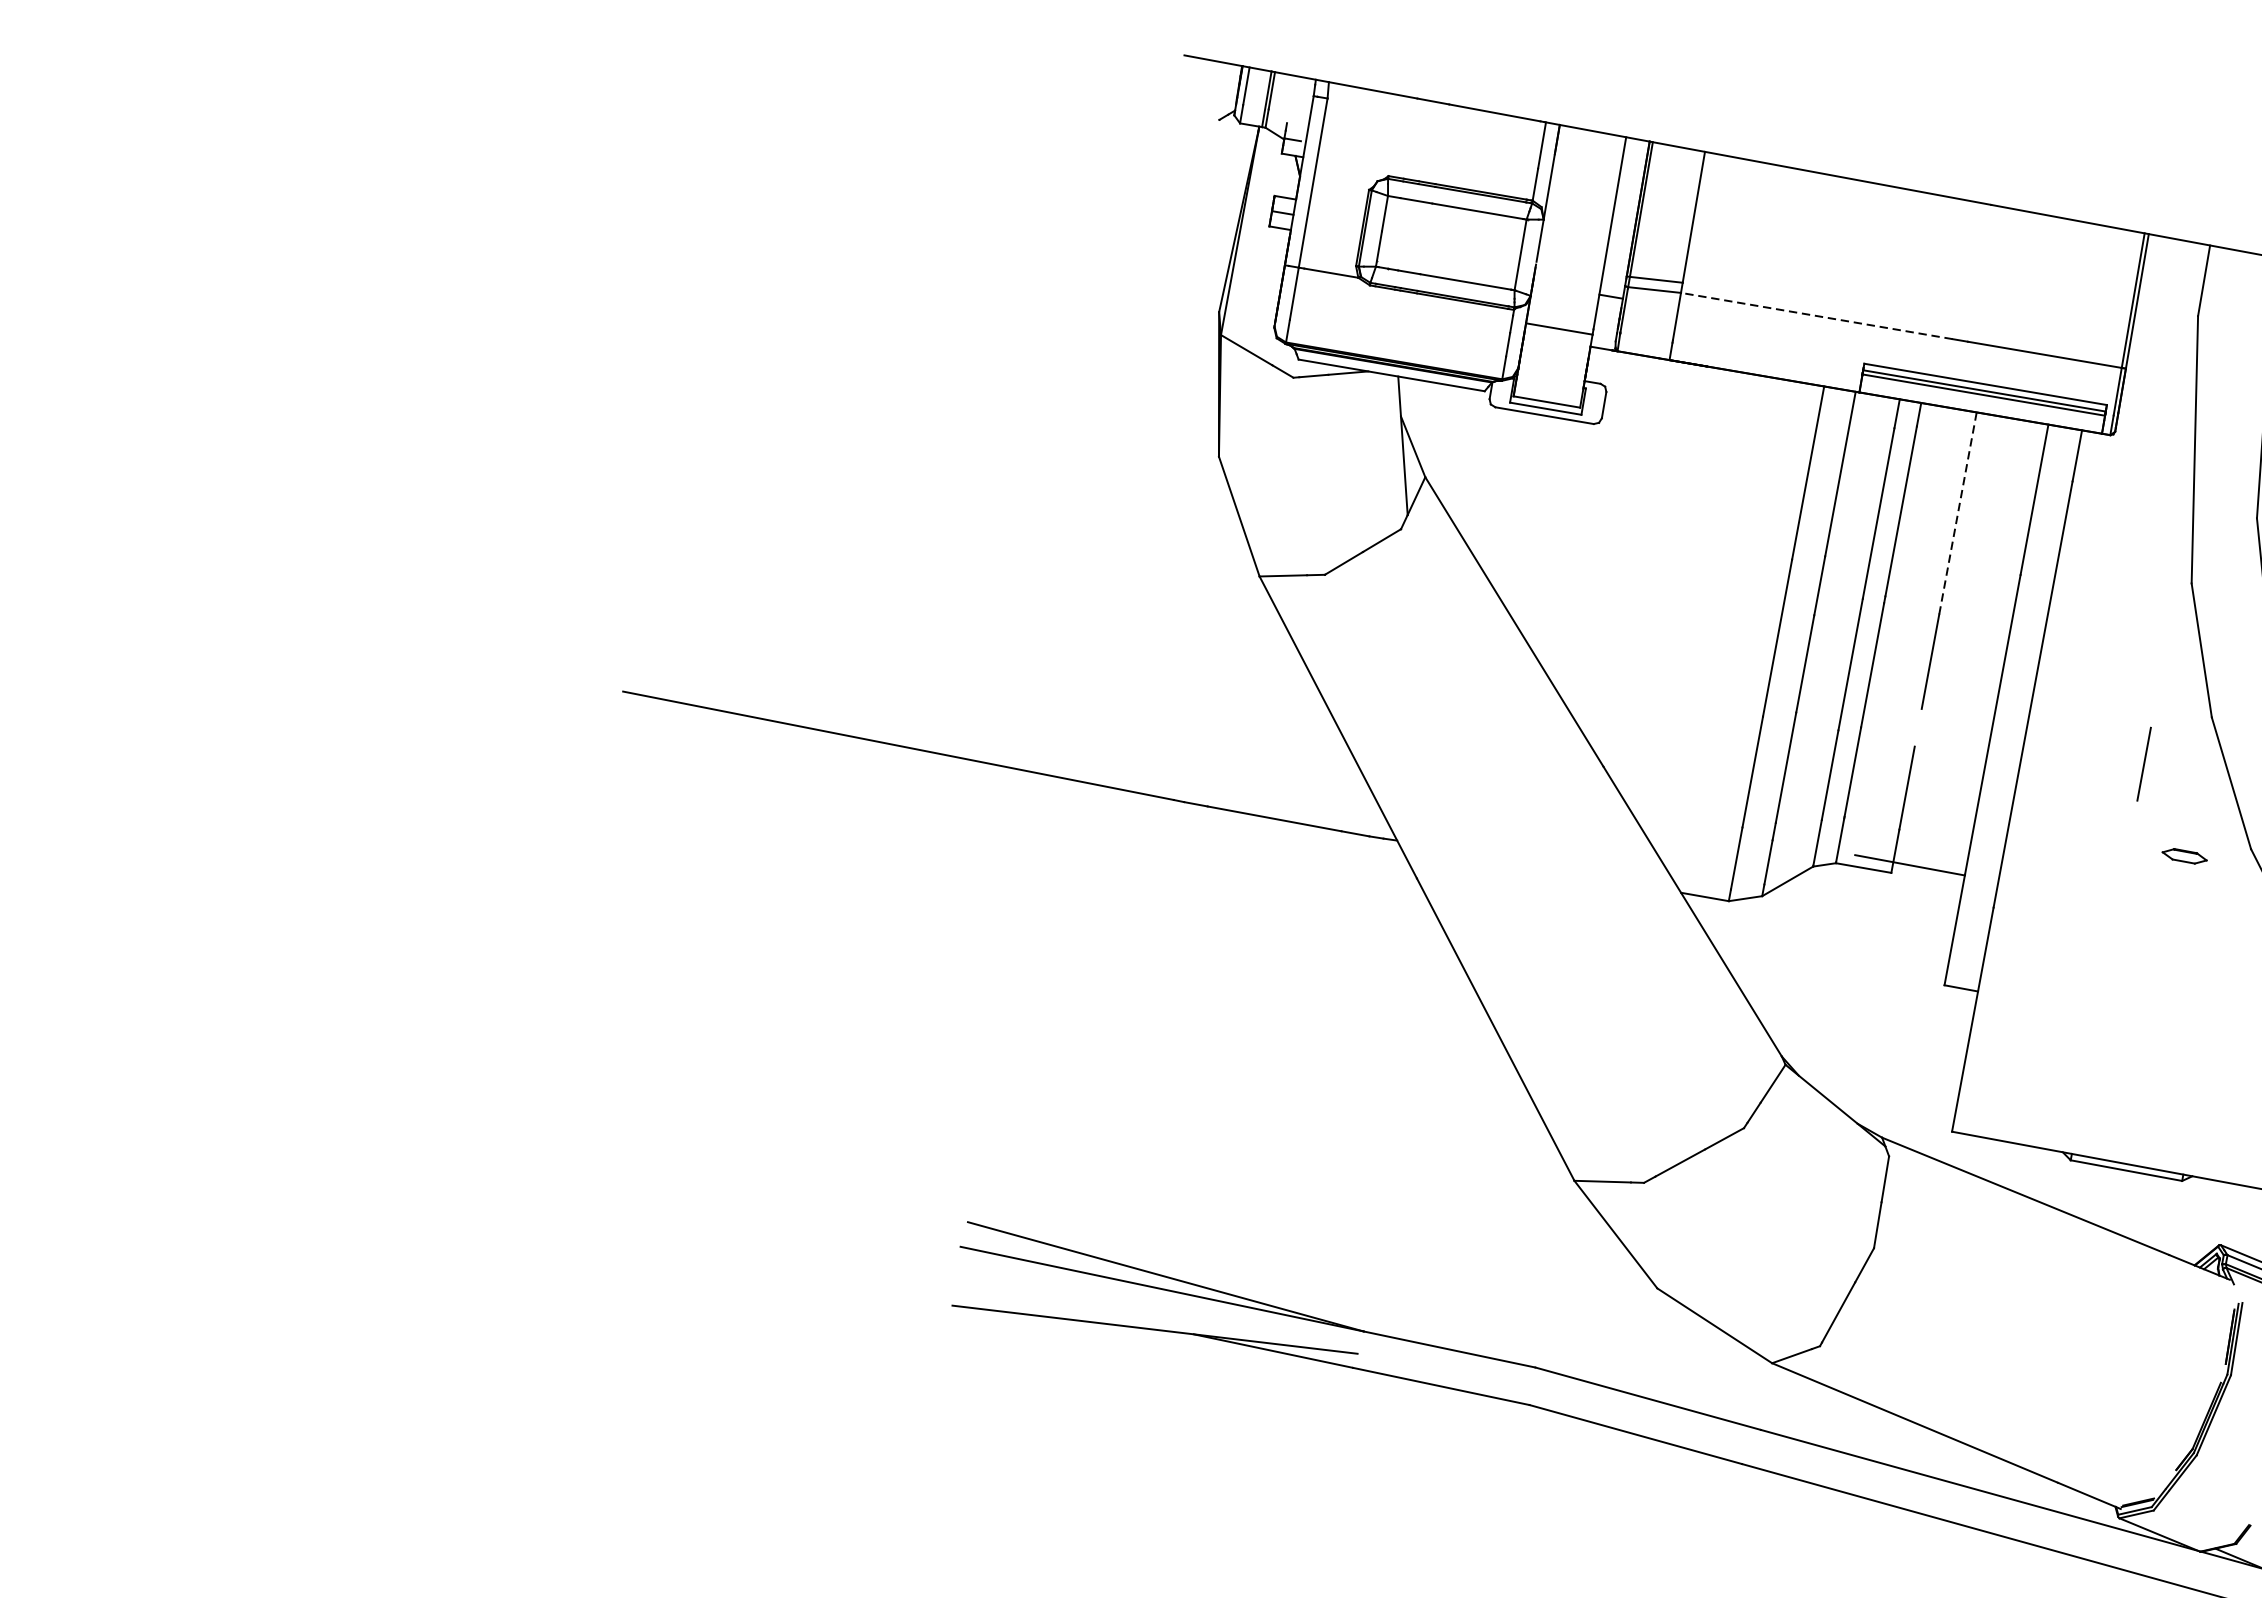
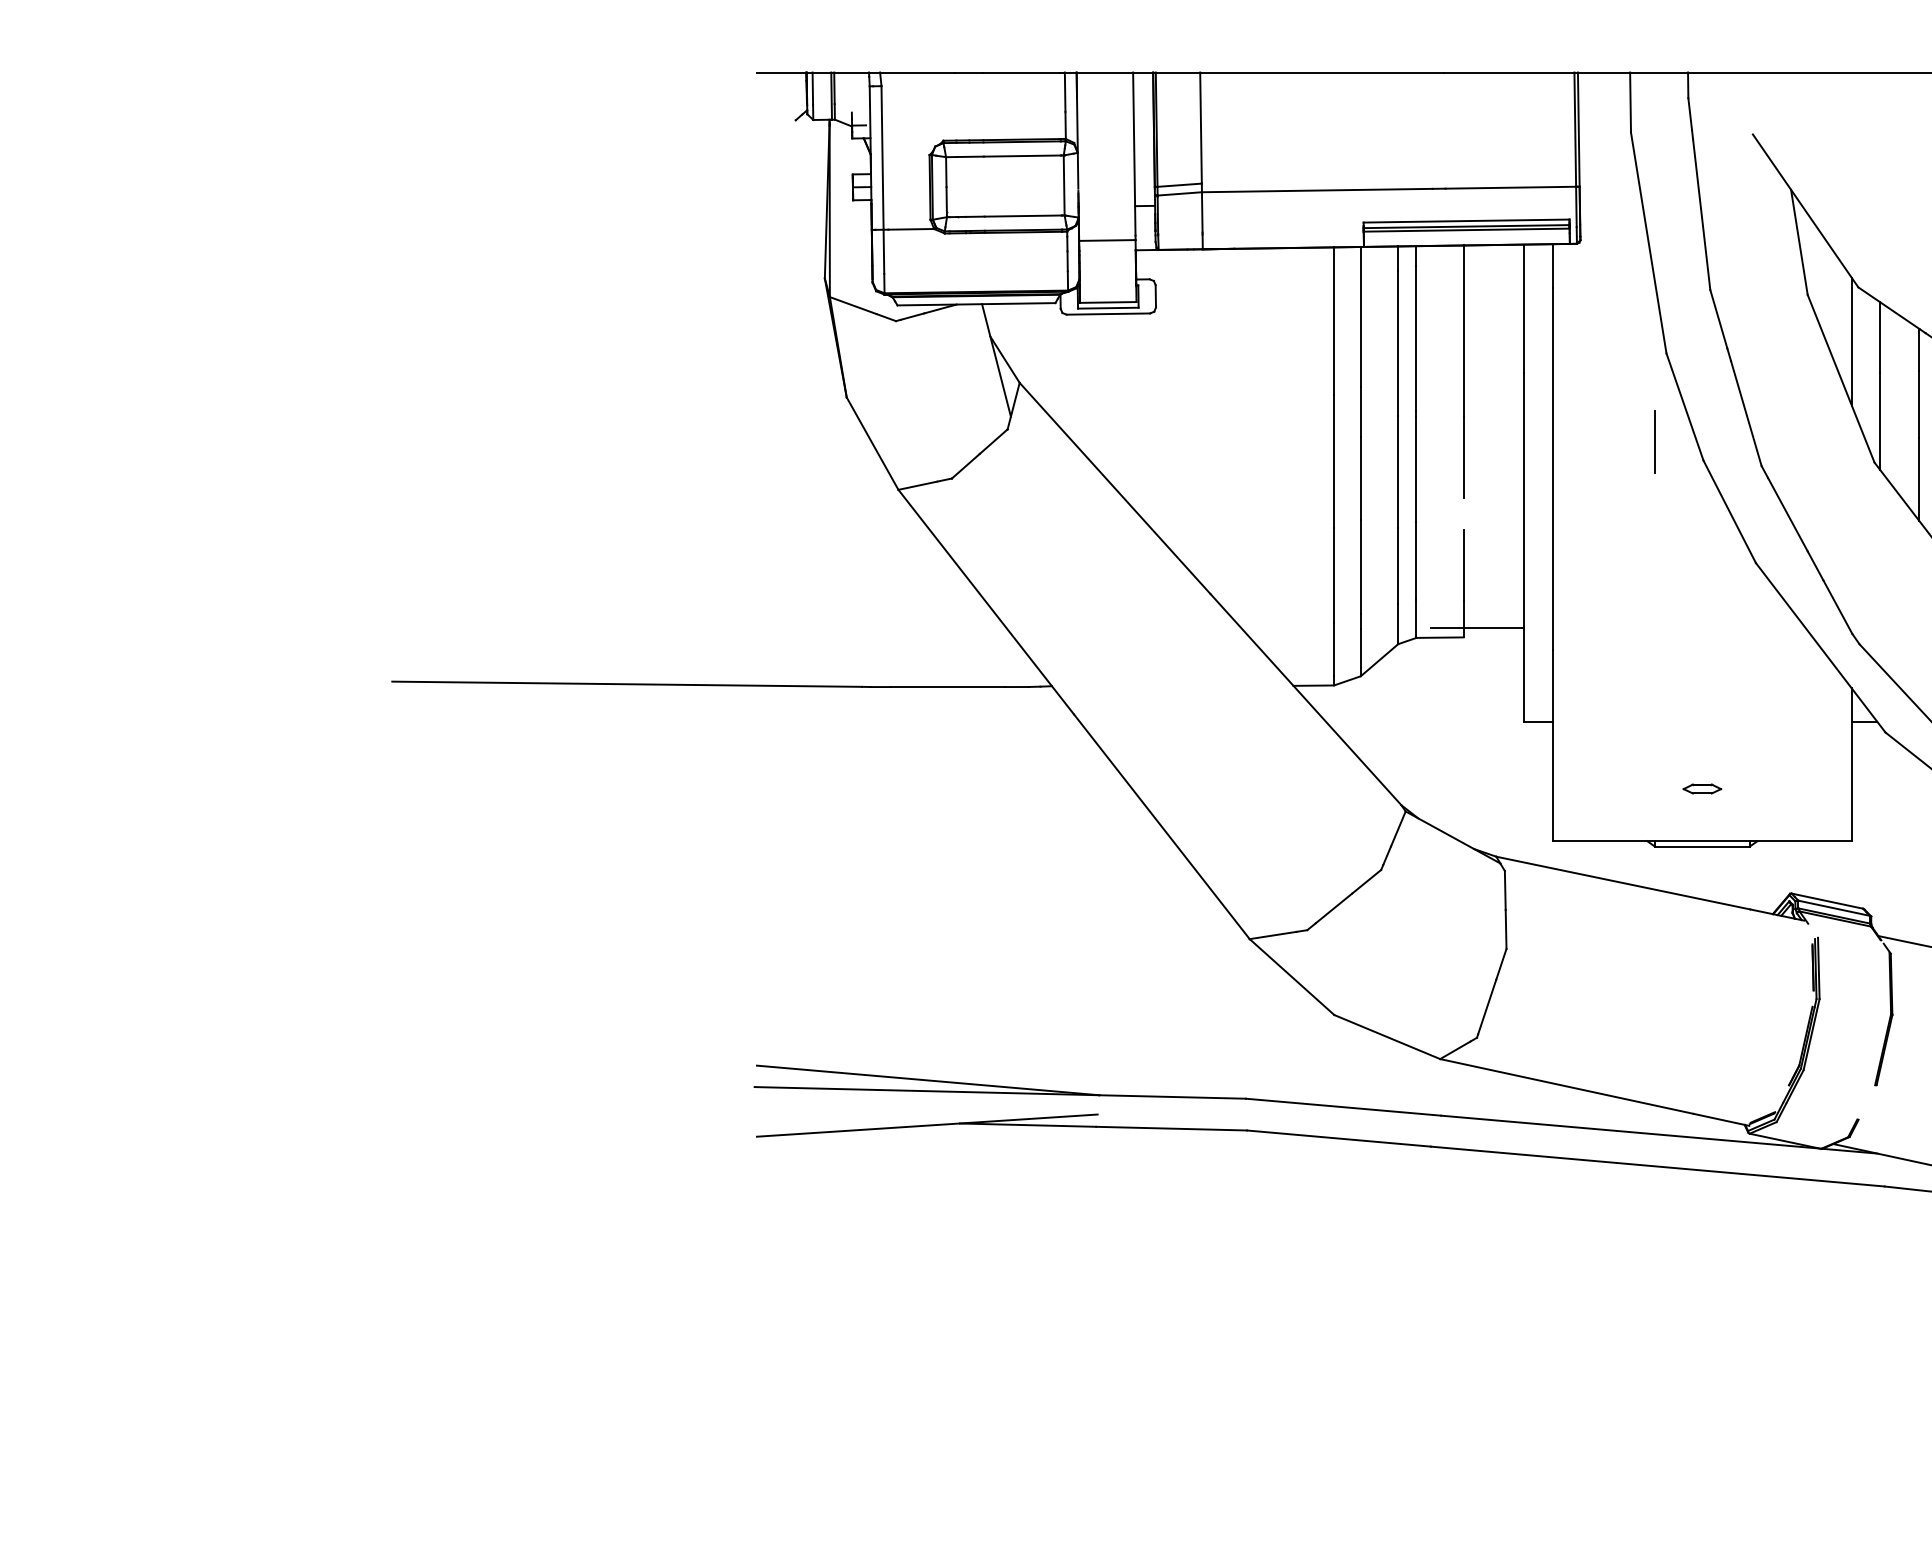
line: (1815, 315) -> (1316, 190), dashed -> solid
line: (1957, 513) -> (1463, 331), dashed -> solid
line: (2143, 763) -> (1654, 441), moved
part: (2184, 855) -> (1702, 788), moved

